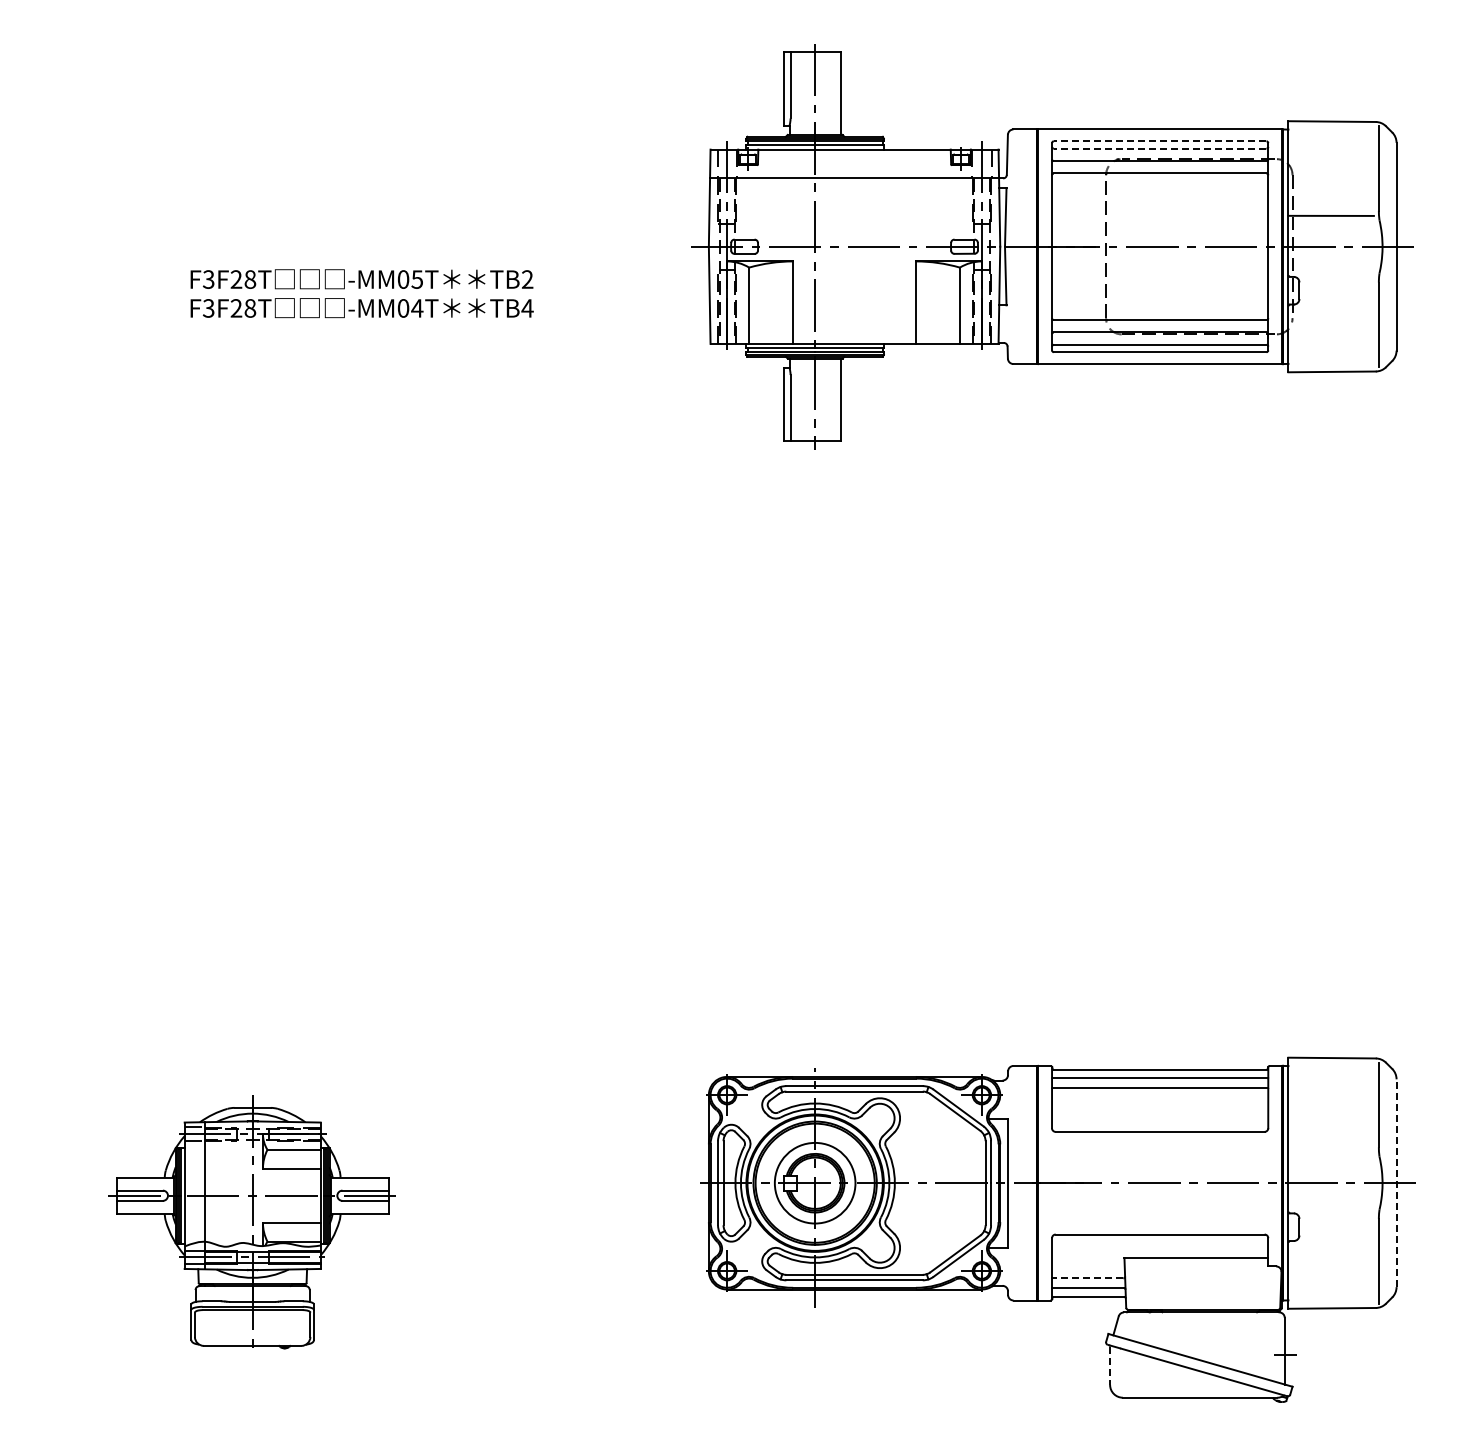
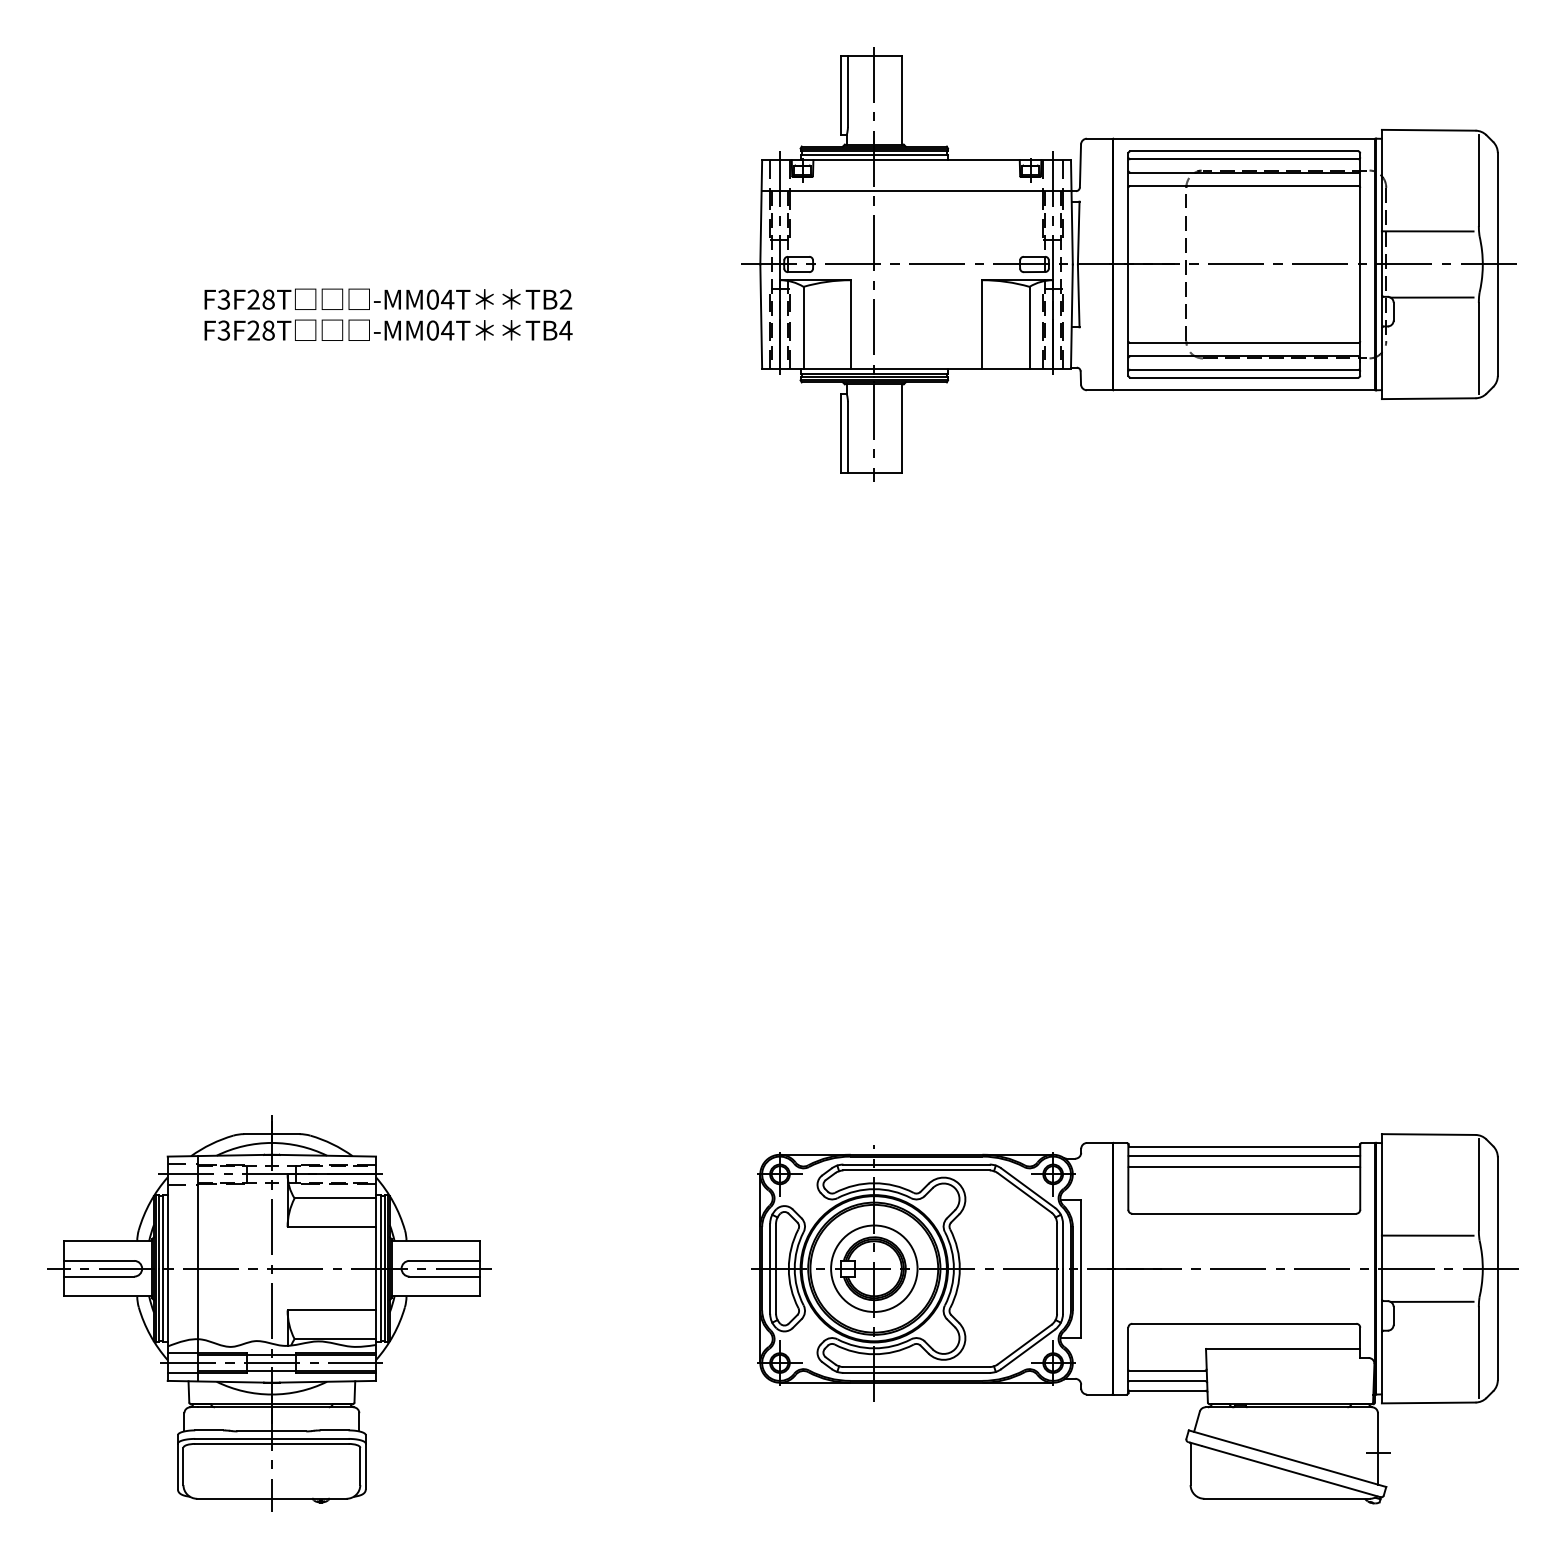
line: (1159, 141) -> (1243, 151), dashed -> solid
line: (1159, 148) -> (1243, 159), dashed -> solid
line: (1334, 277) -> (1431, 297), added
text: (417, 279) -> (447, 299), -MM05T -> -MM04T
line: (1330, 1152) -> (1426, 1235), added
line: (1396, 1183) -> (1497, 1269), dashed -> solid
line: (1334, 1214) -> (1431, 1302), added
part: (250, 1224) -> (268, 1313), size x1.43
line: (1087, 1278) -> (1166, 1370), dashed -> solid
line: (1110, 1366) -> (1191, 1465), dashed -> solid

